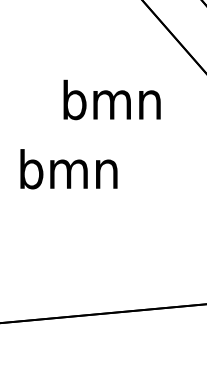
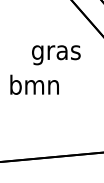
text: (112, 104) -> (56, 52), bmn -> gras

